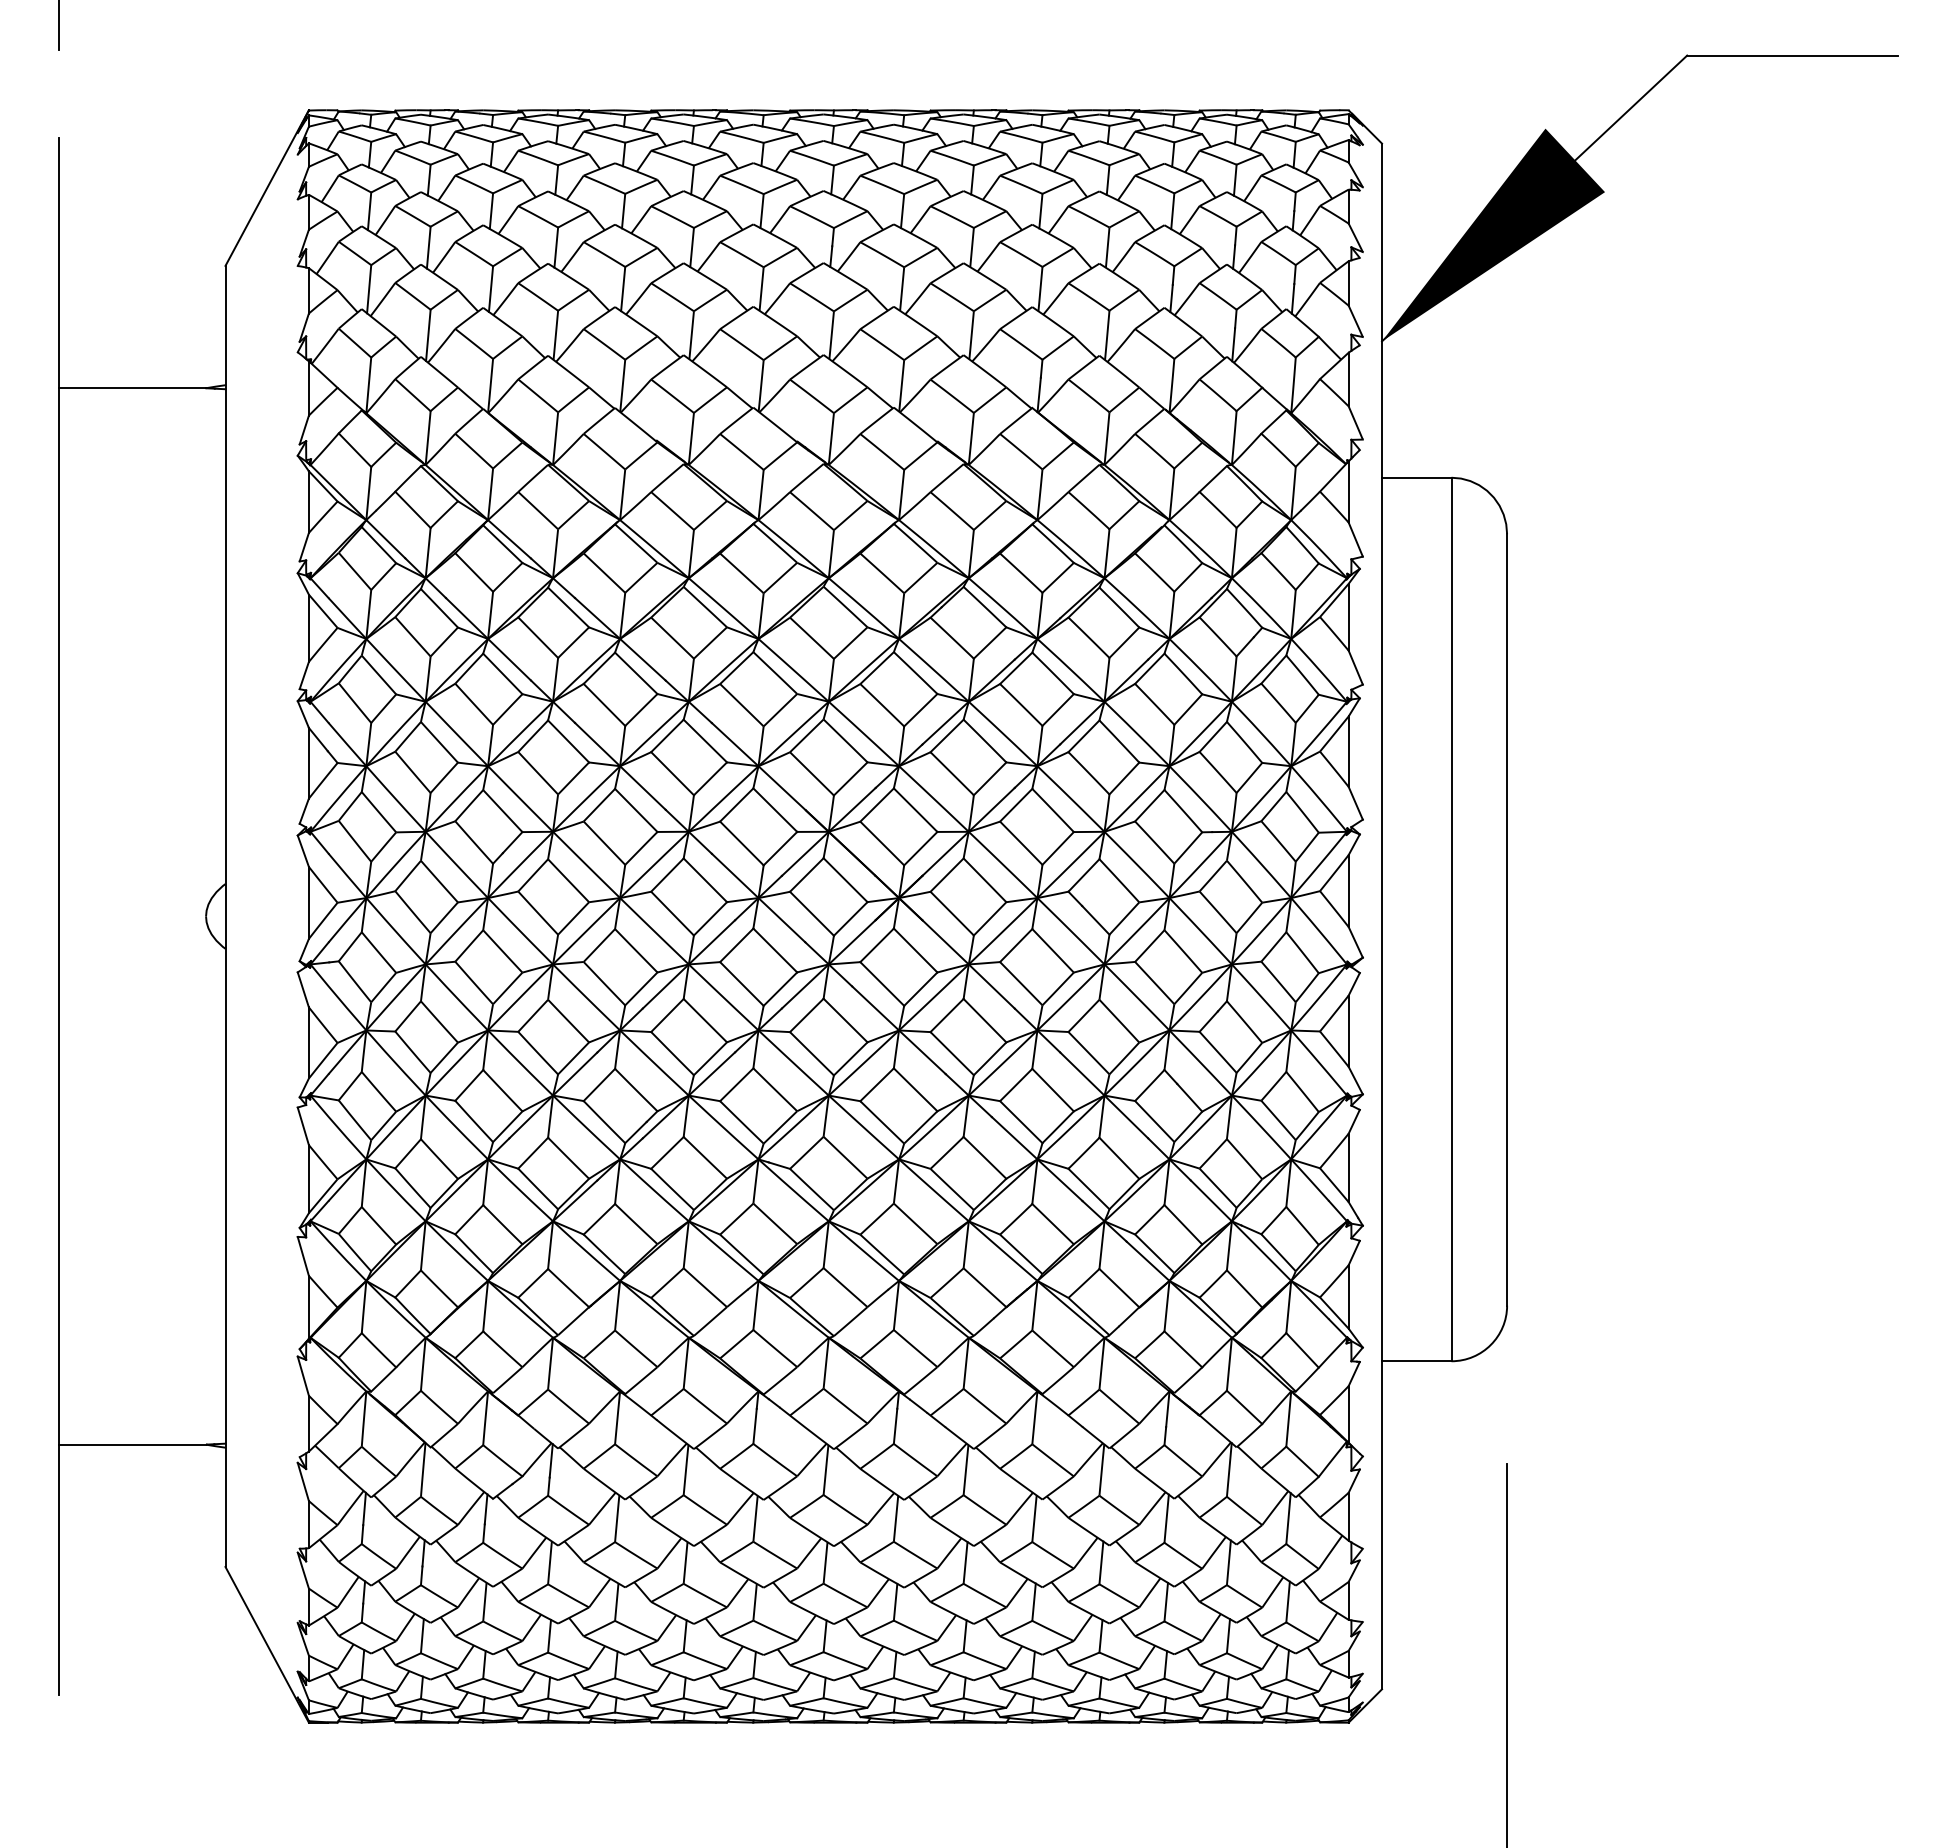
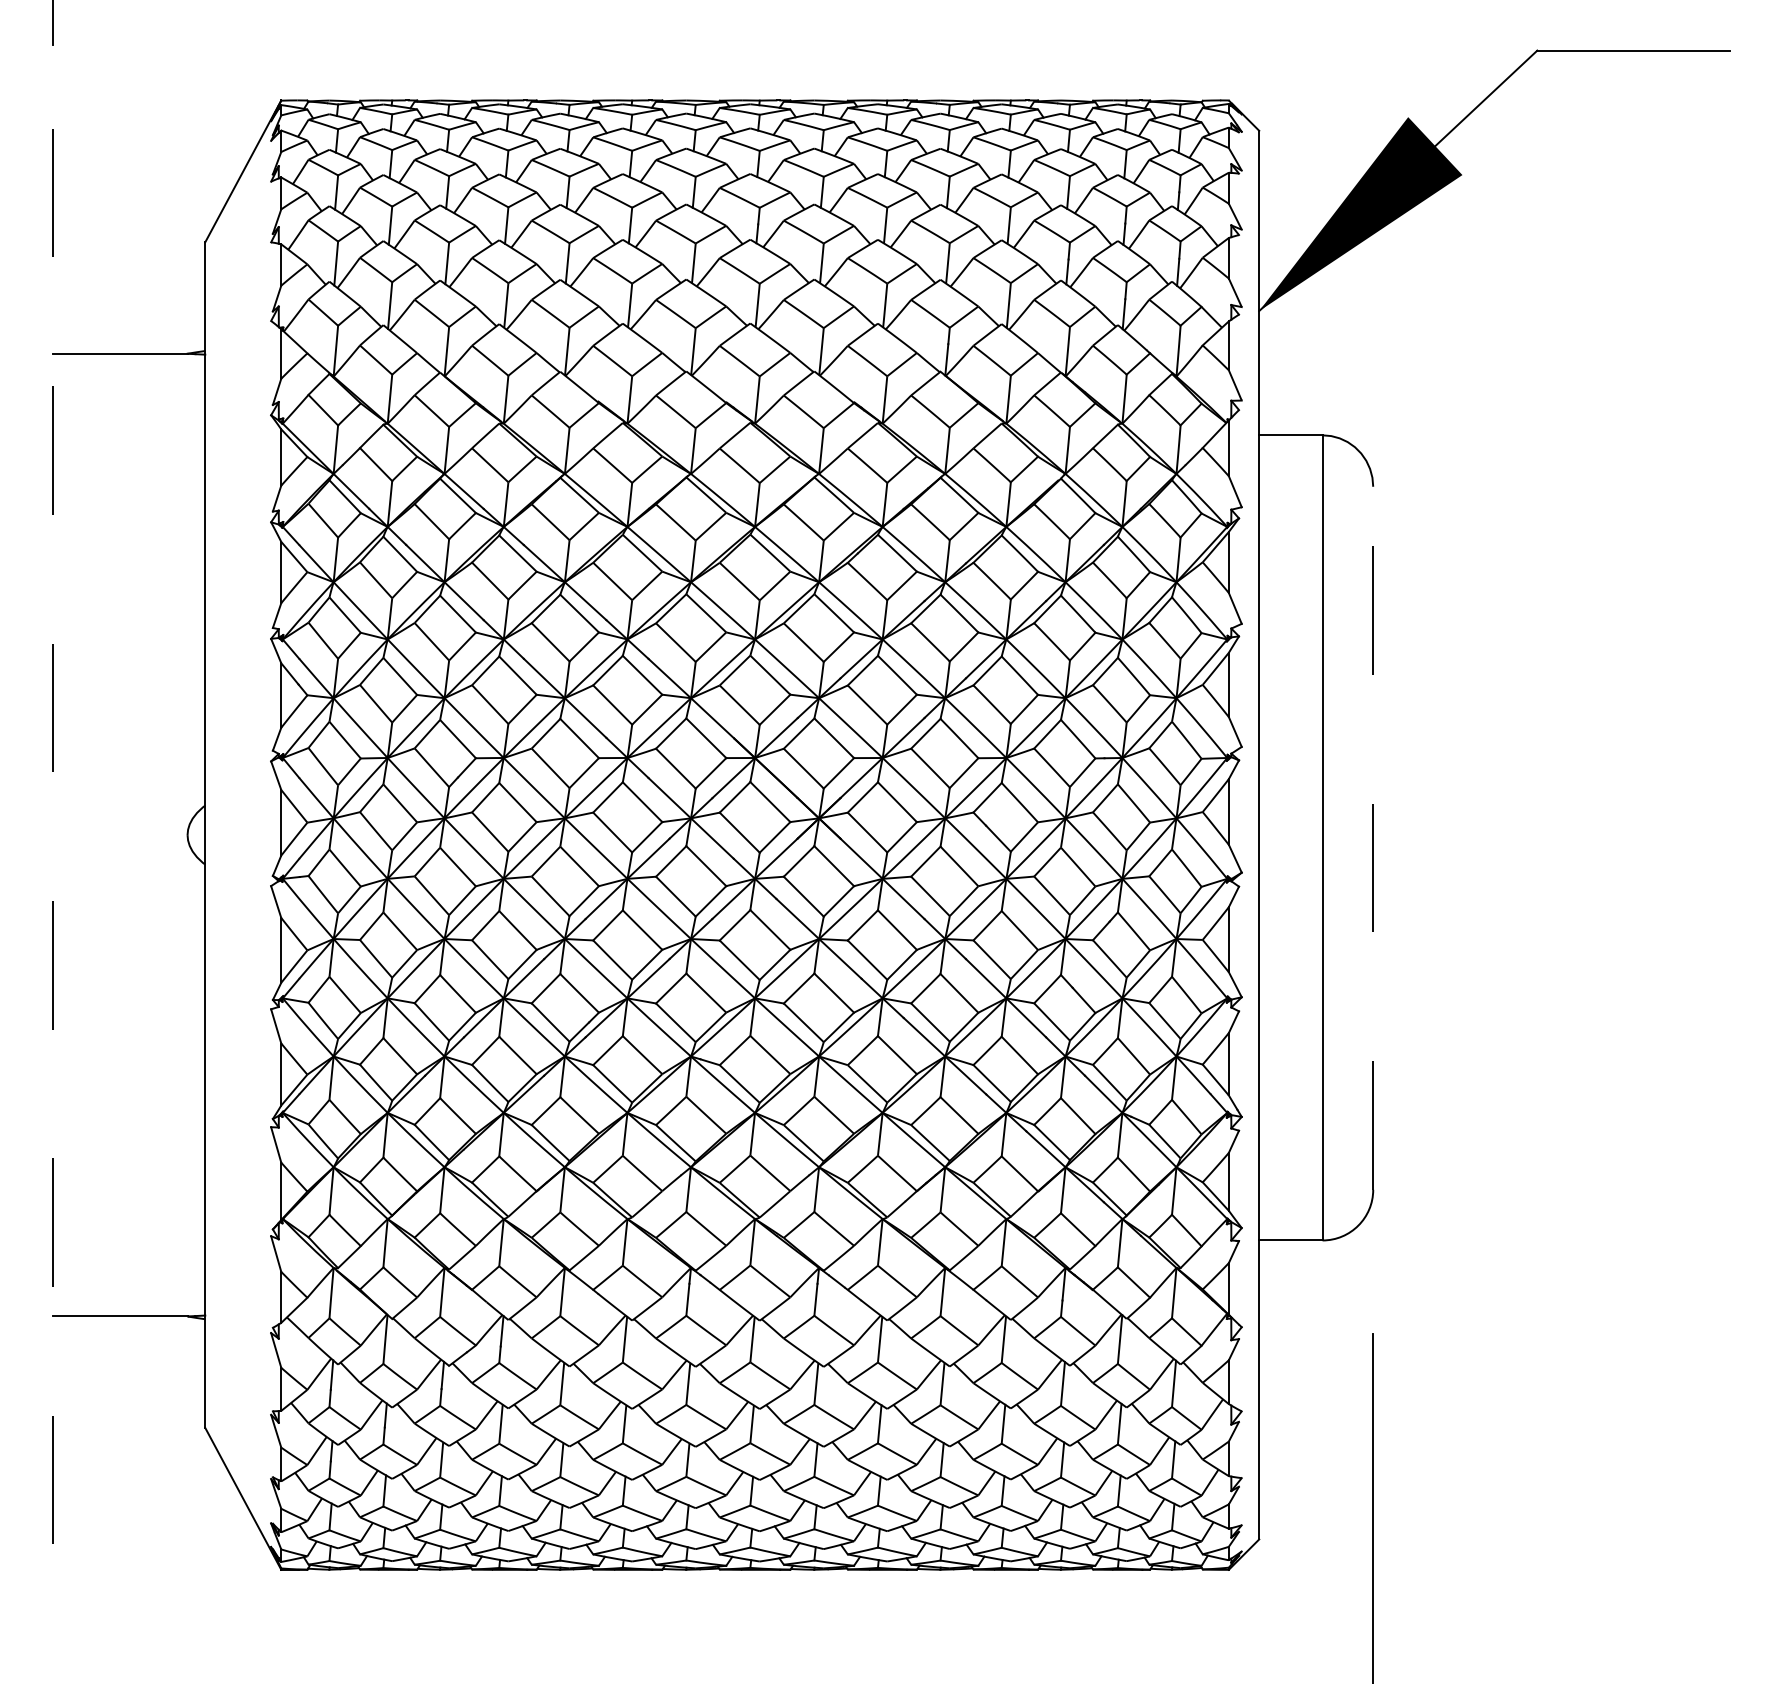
line: (58, 915) -> (53, 834), solid -> dashed
line: (1507, 919) -> (1373, 837), solid -> dashed

